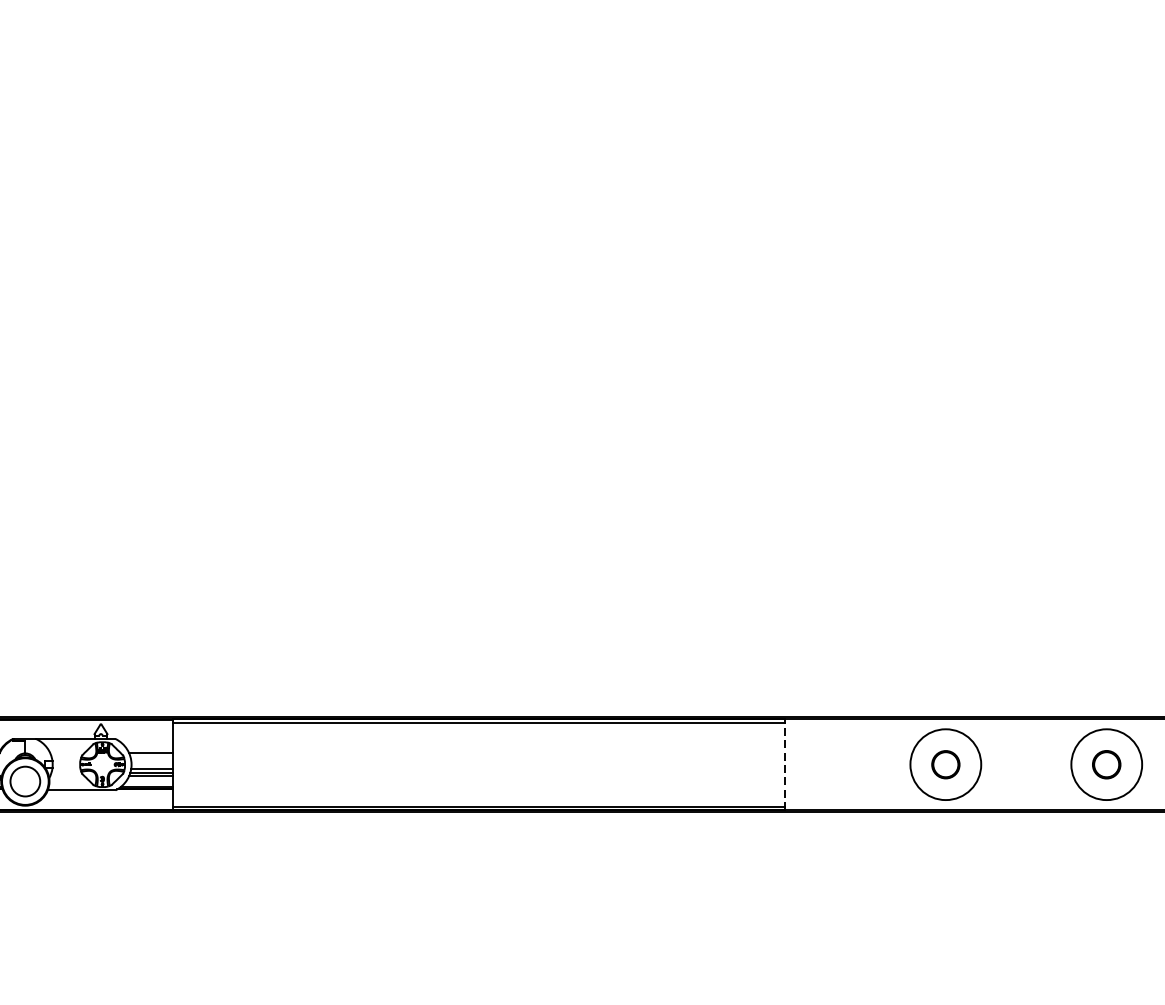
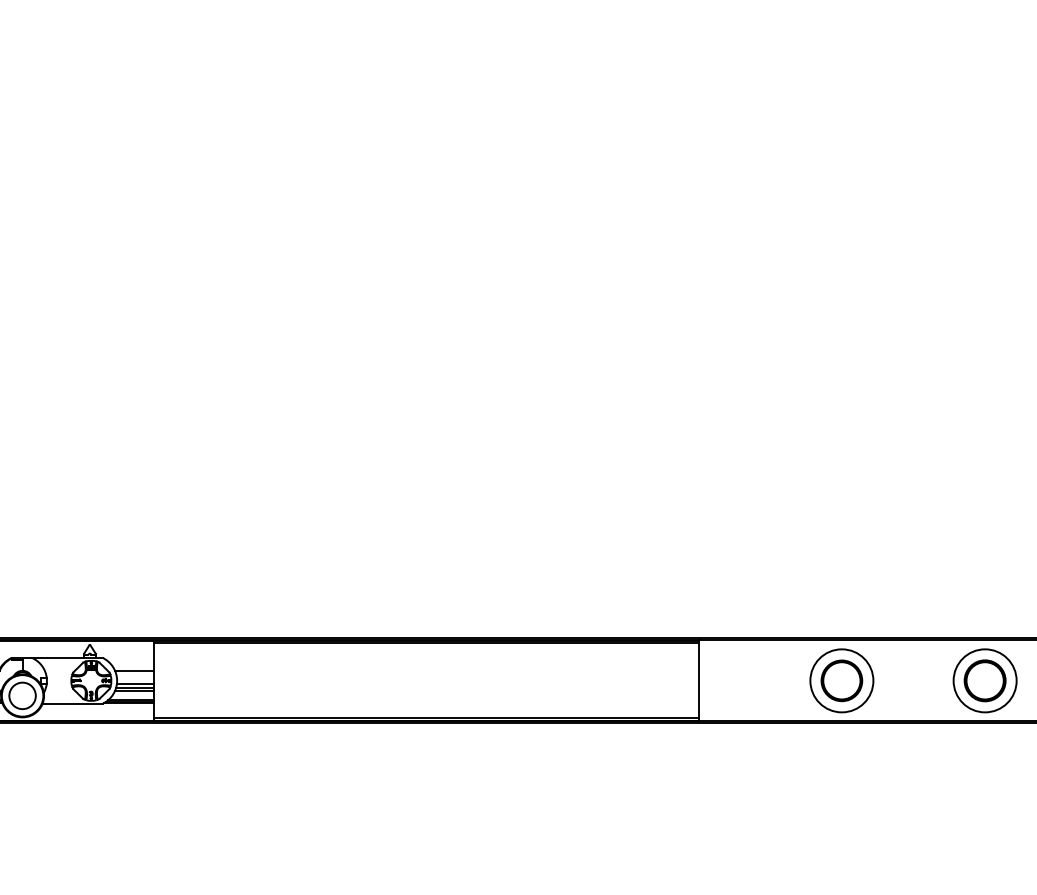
line: (784, 764) -> (698, 680), dashed -> solid
part: (945, 764) -> (841, 680), size x1.67
part: (1106, 764) -> (984, 680), size x1.67

